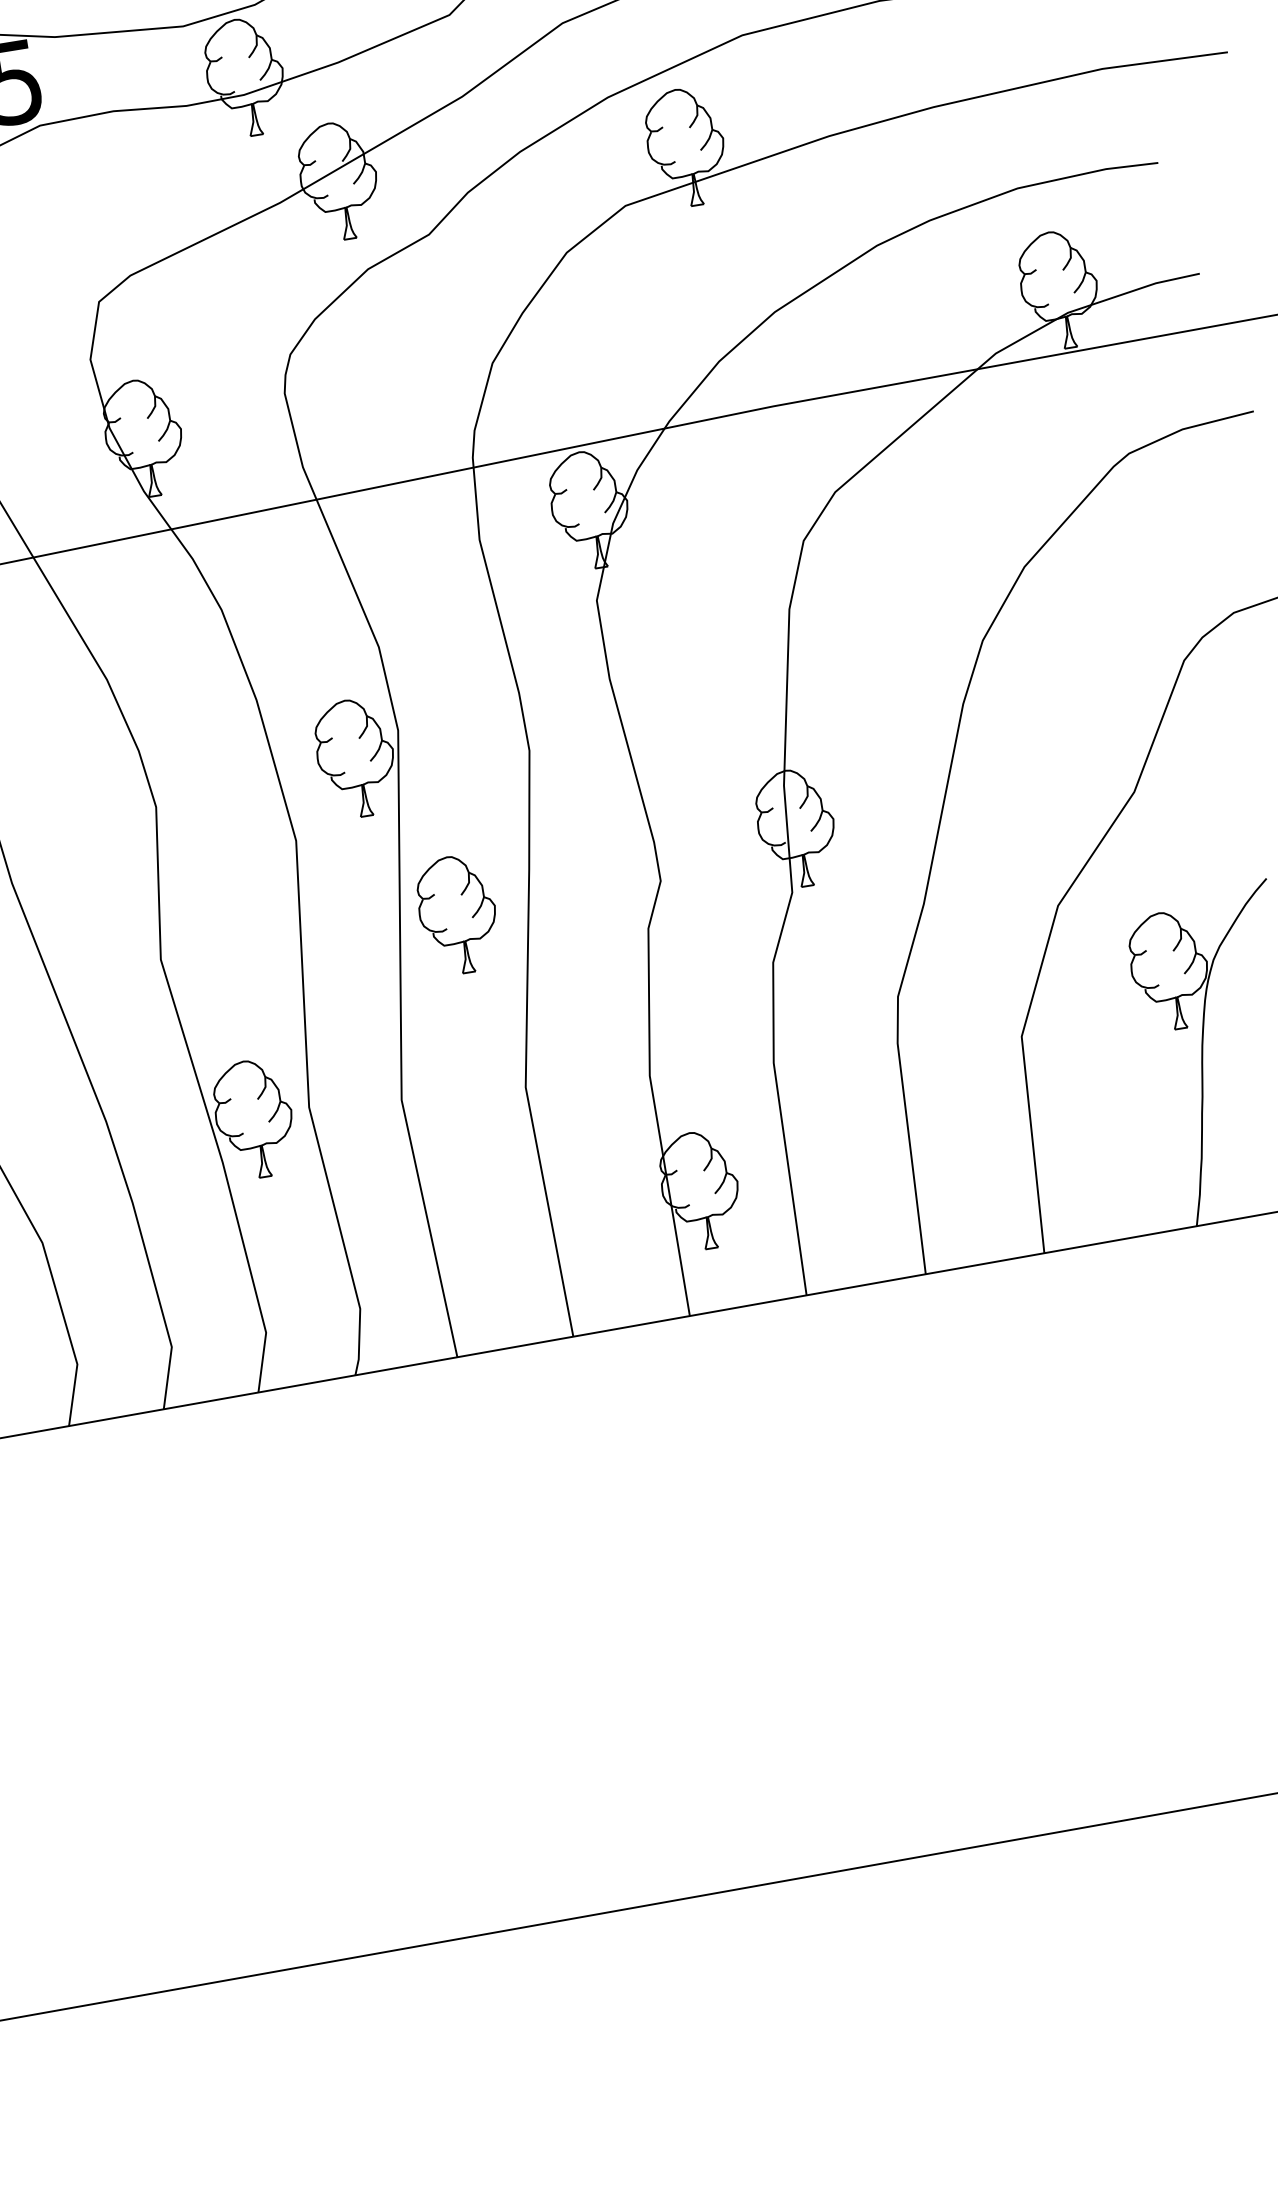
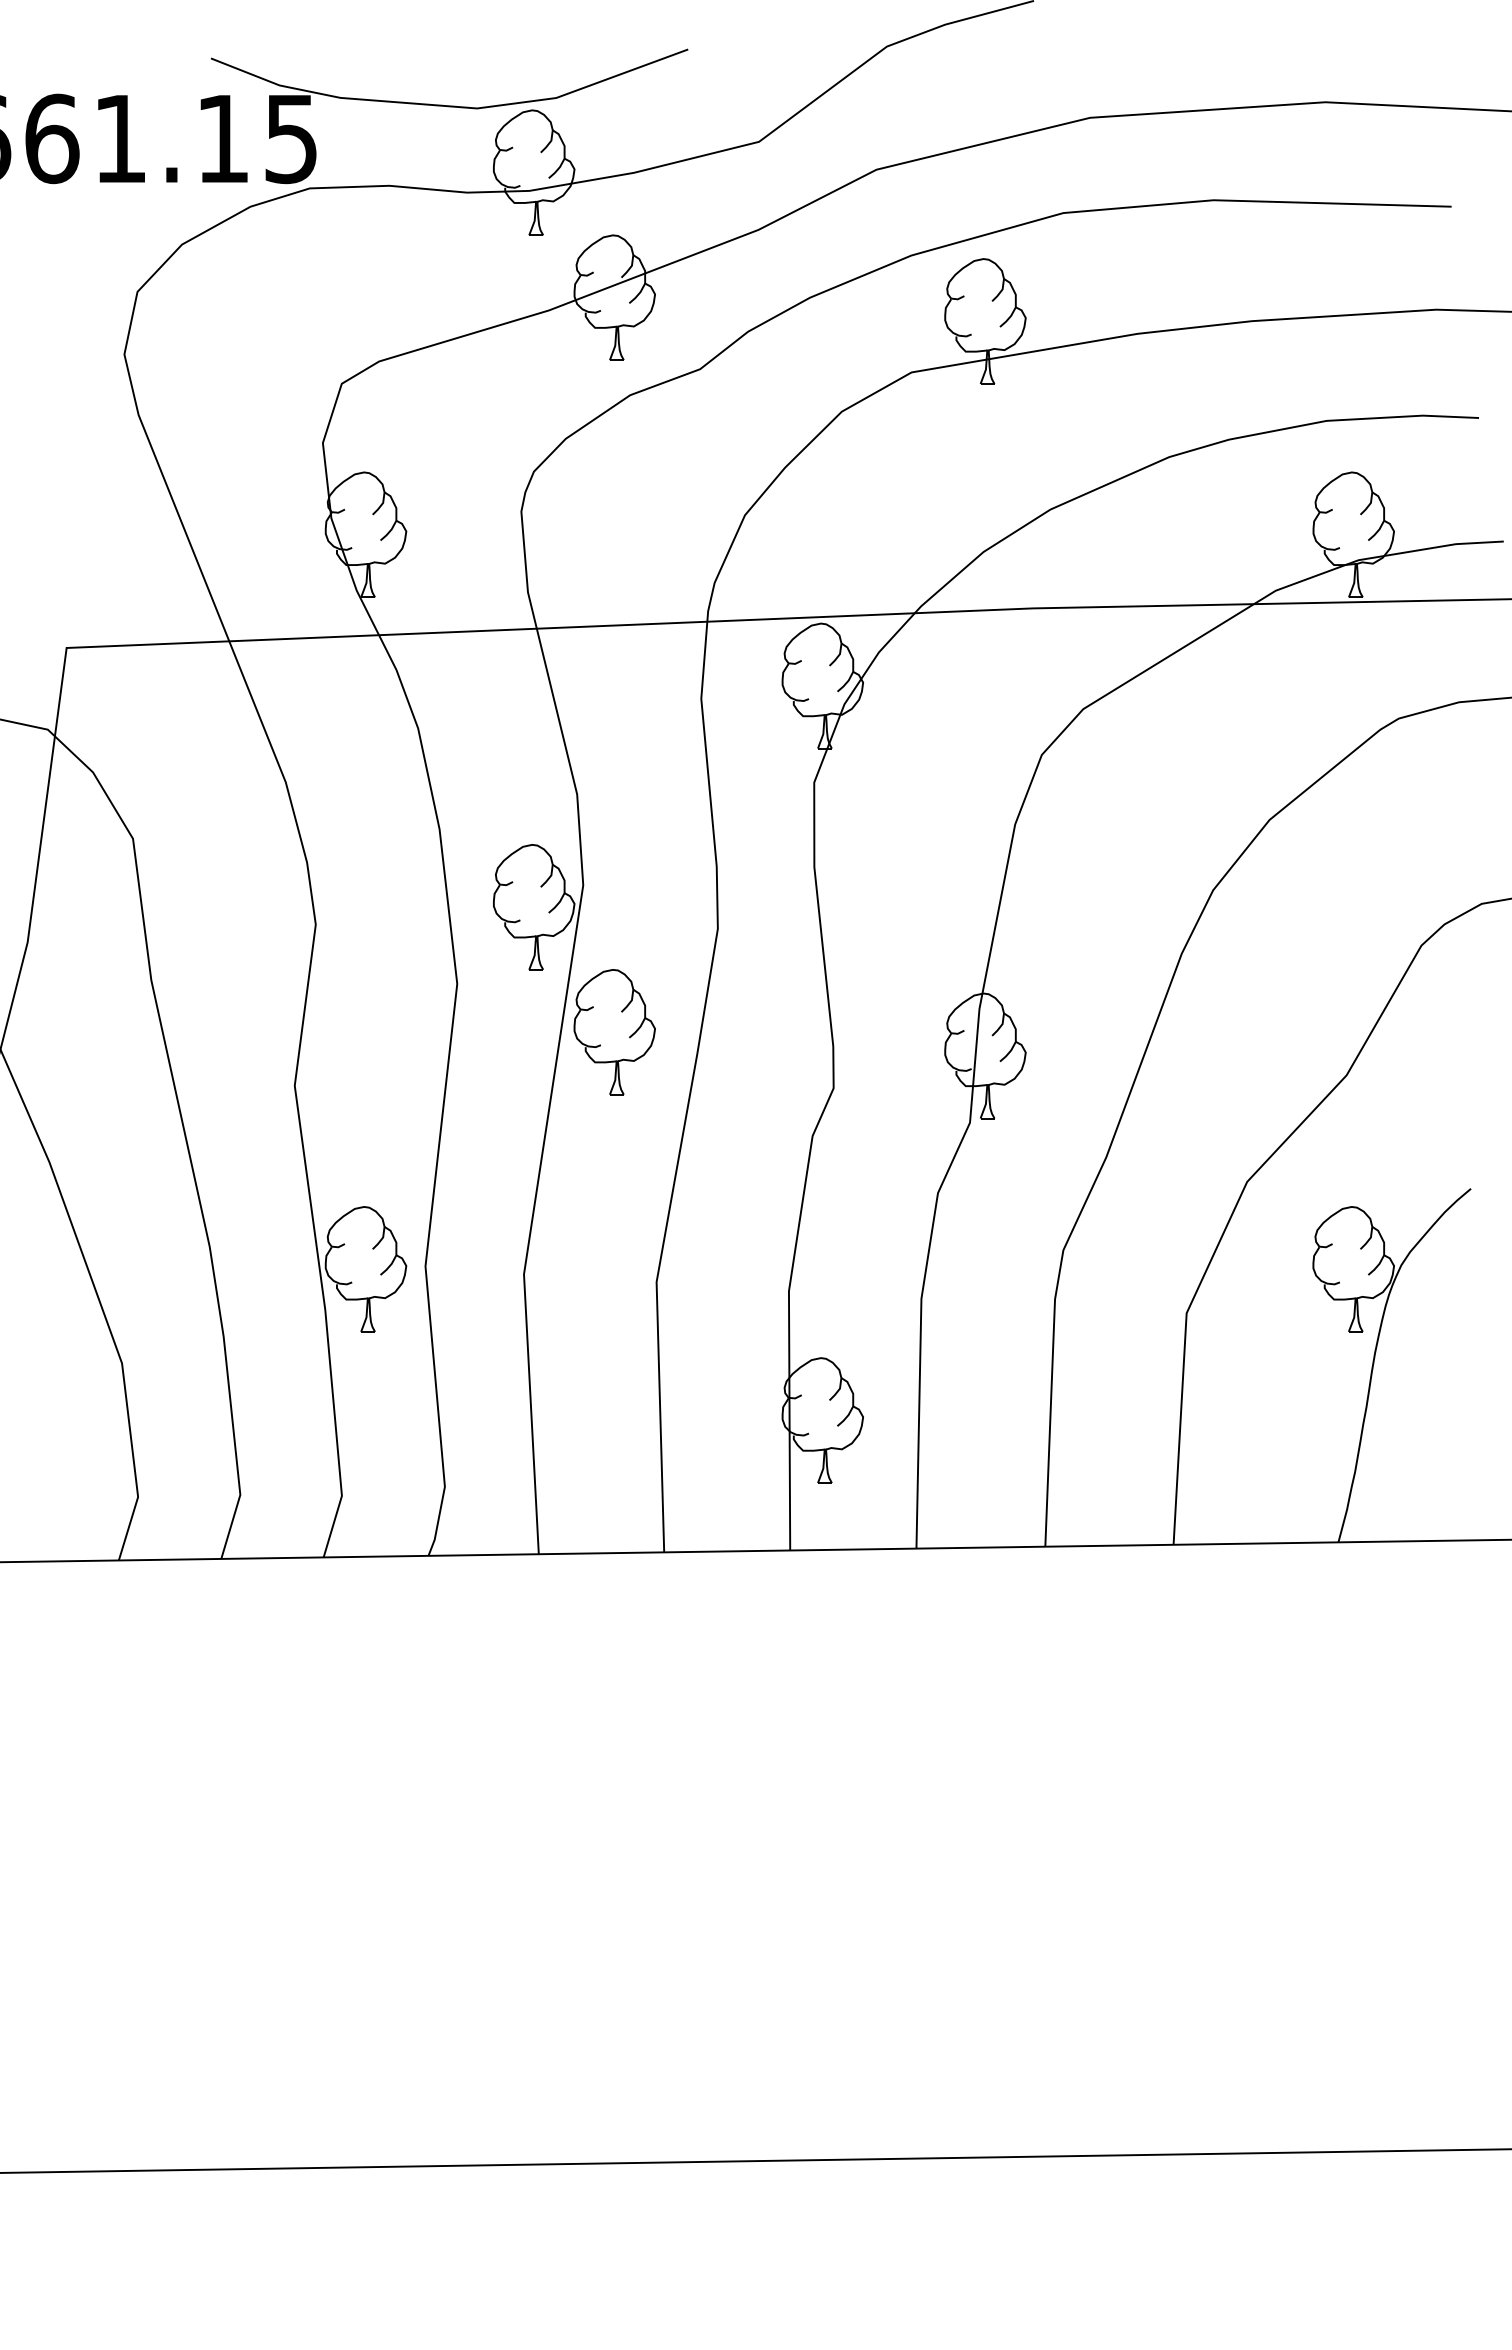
part: (457, 915) -> (614, 1032), moved

